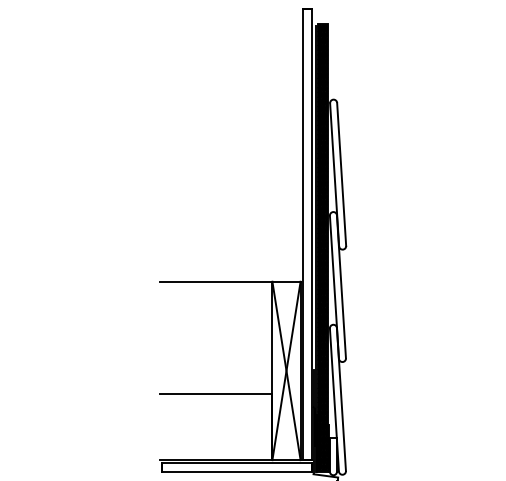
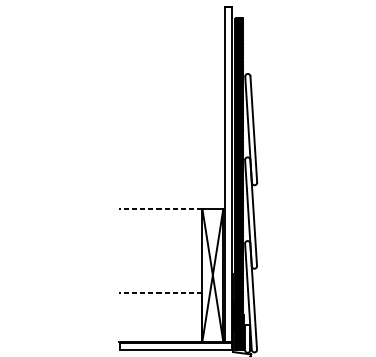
line: (215, 281) -> (160, 208), solid -> dashed
line: (215, 394) -> (160, 292), solid -> dashed

